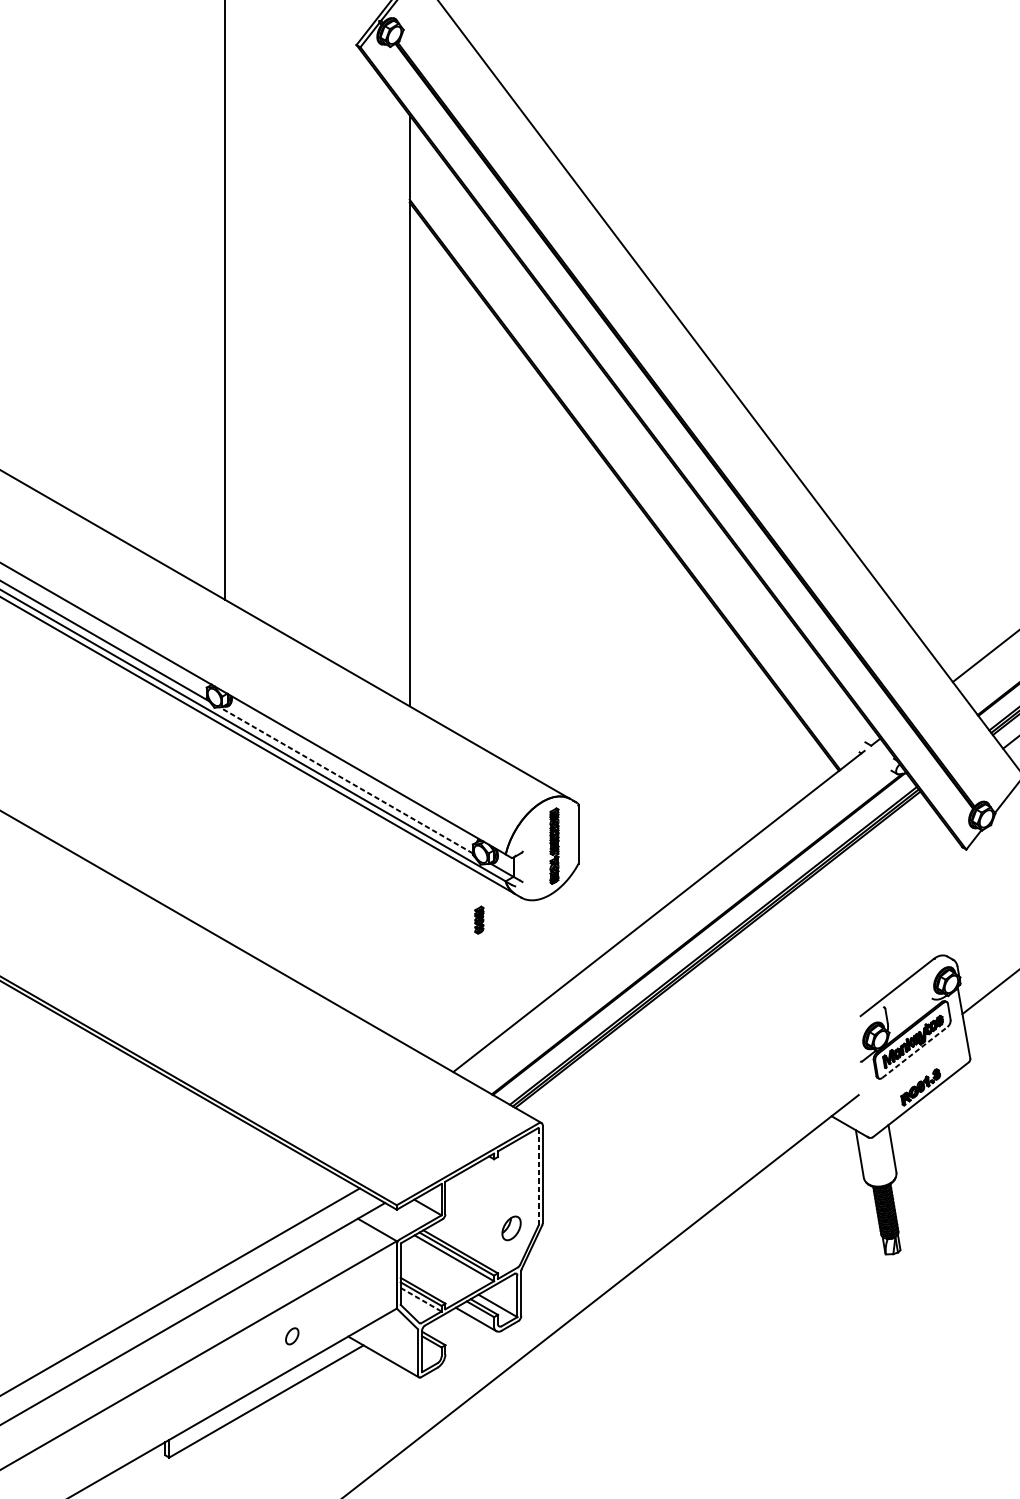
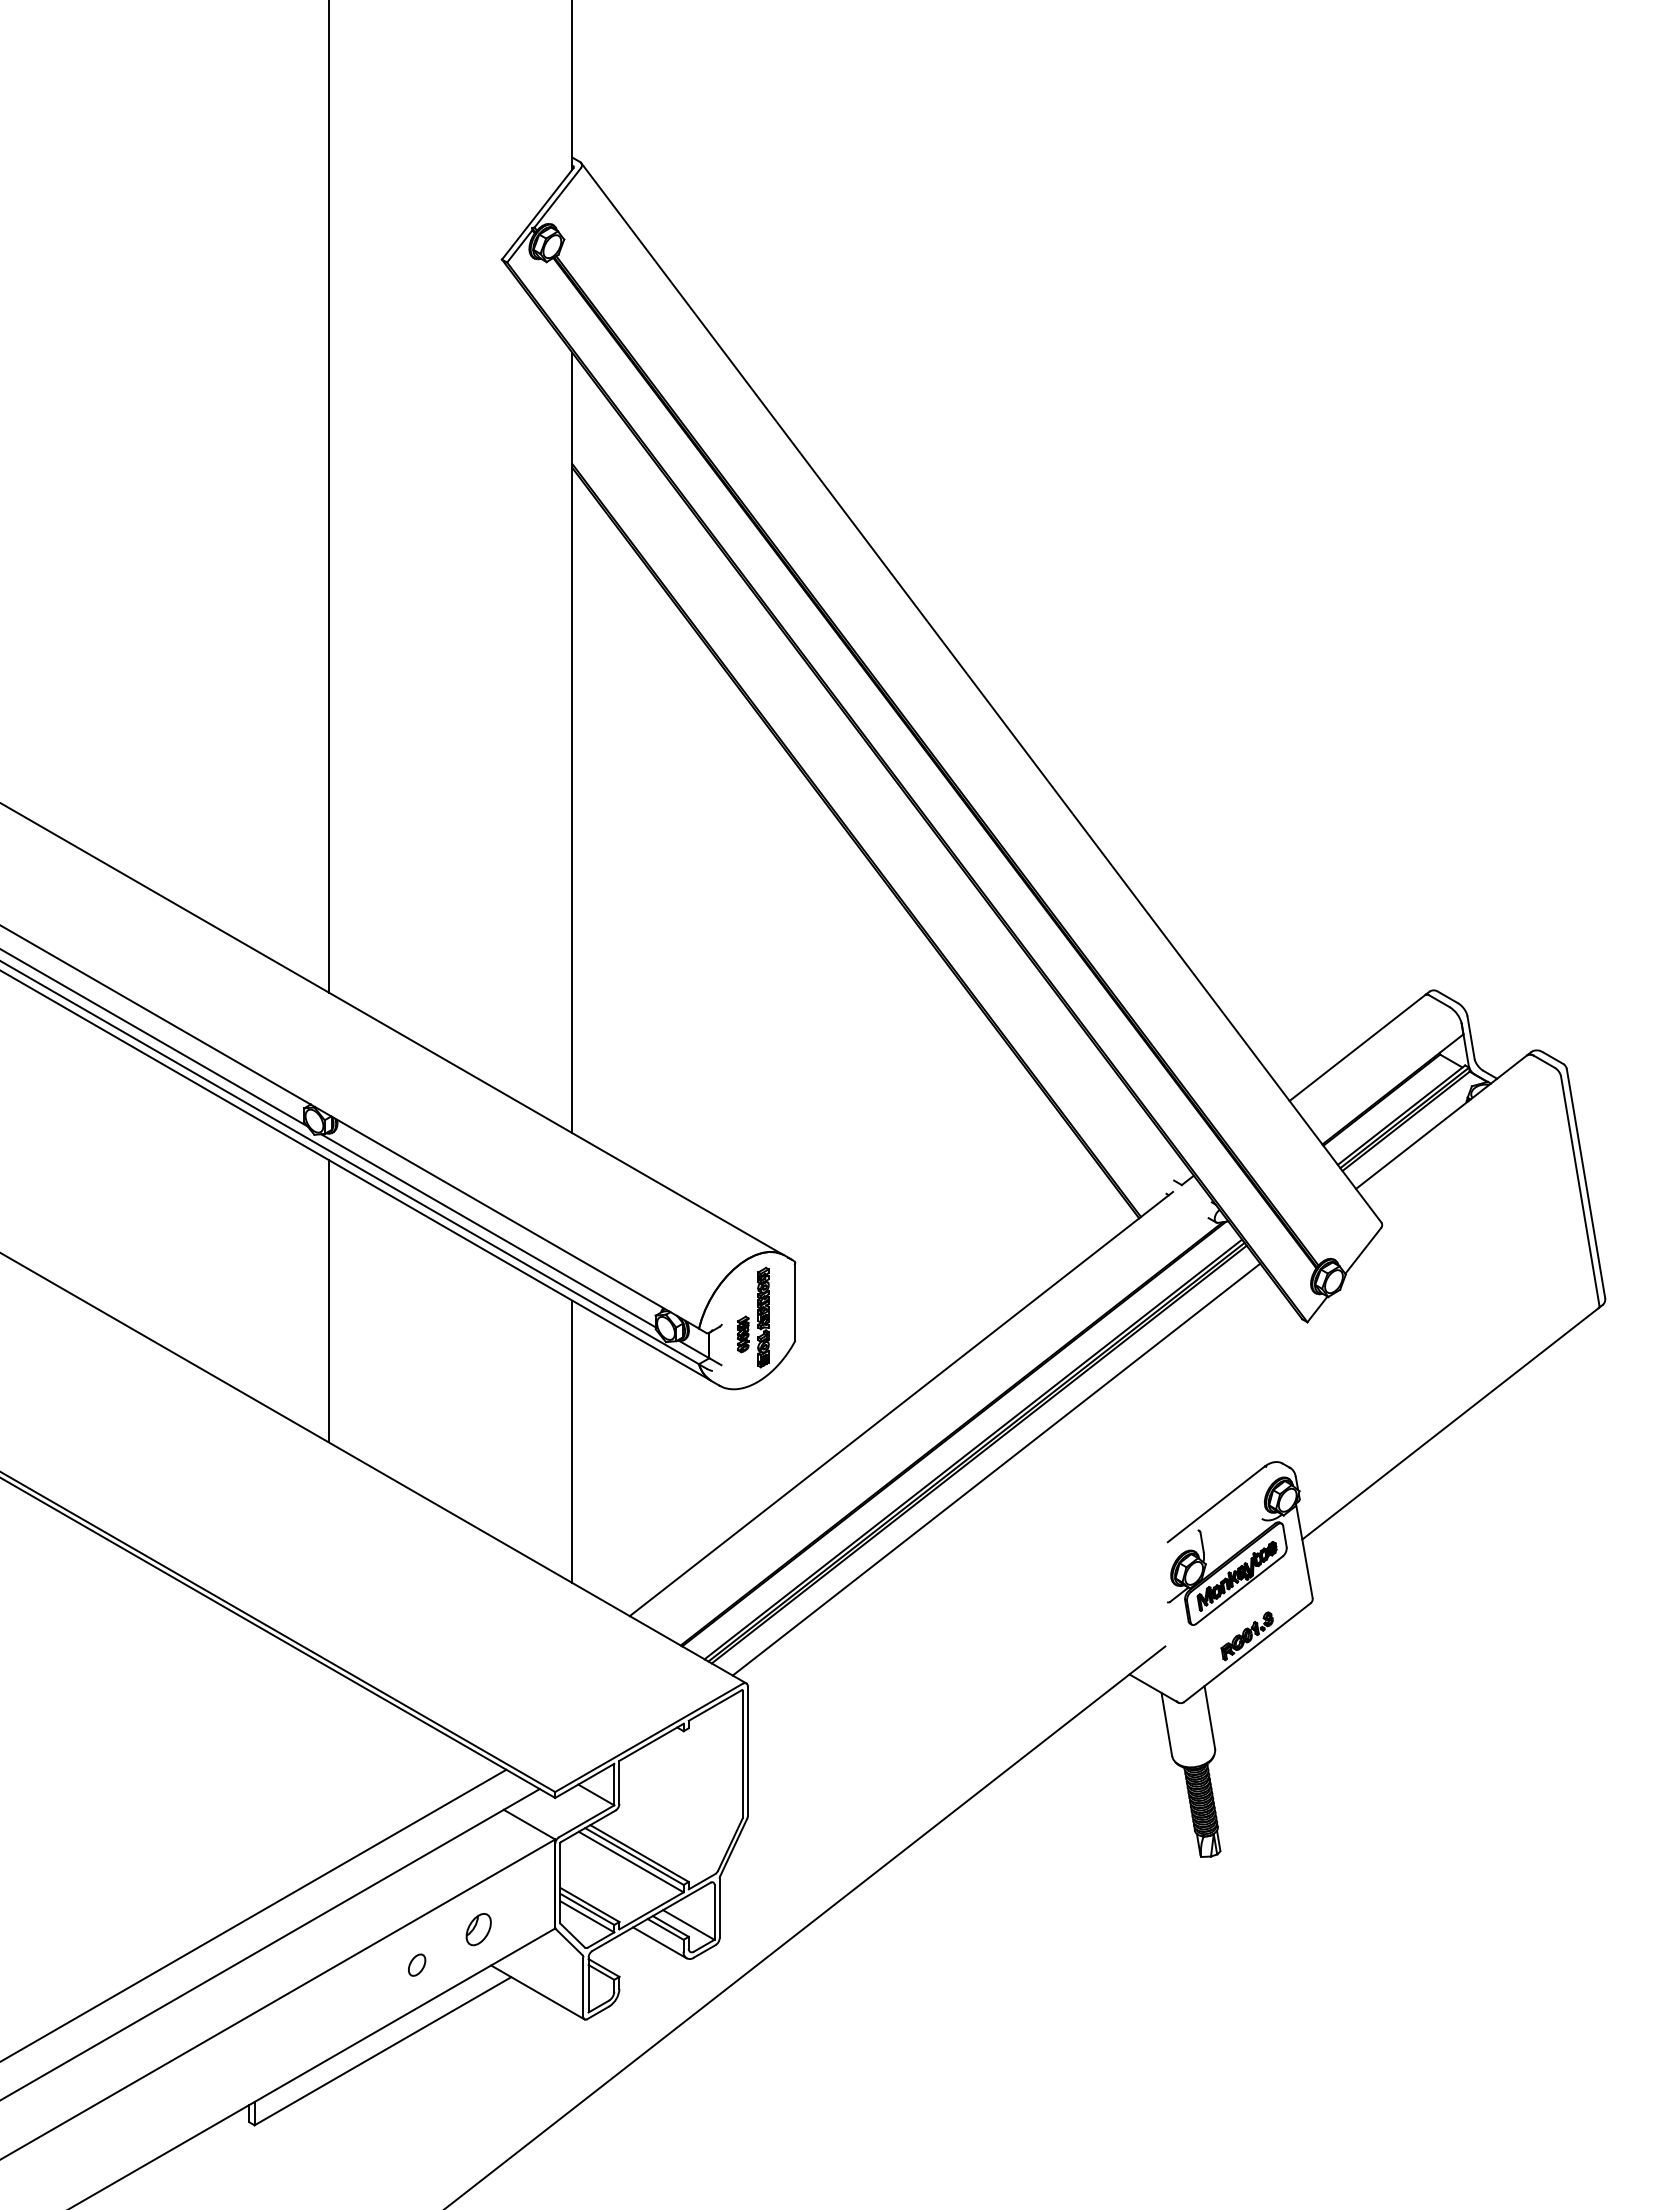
line: (346, 780) -> (488, 1230), dashed -> solid
line: (225, 833) -> (328, 1301), added
part: (479, 920) -> (743, 1334), moved
line: (409, 939) -> (572, 1441), added
line: (730, 961) -> (996, 1469), added
line: (914, 1052) -> (1239, 1590), dashed -> solid
line: (538, 1176) -> (742, 1754), dashed -> solid
part: (511, 1228) -> (478, 1929), moved
line: (421, 1300) -> (587, 1917), dashed -> solid

